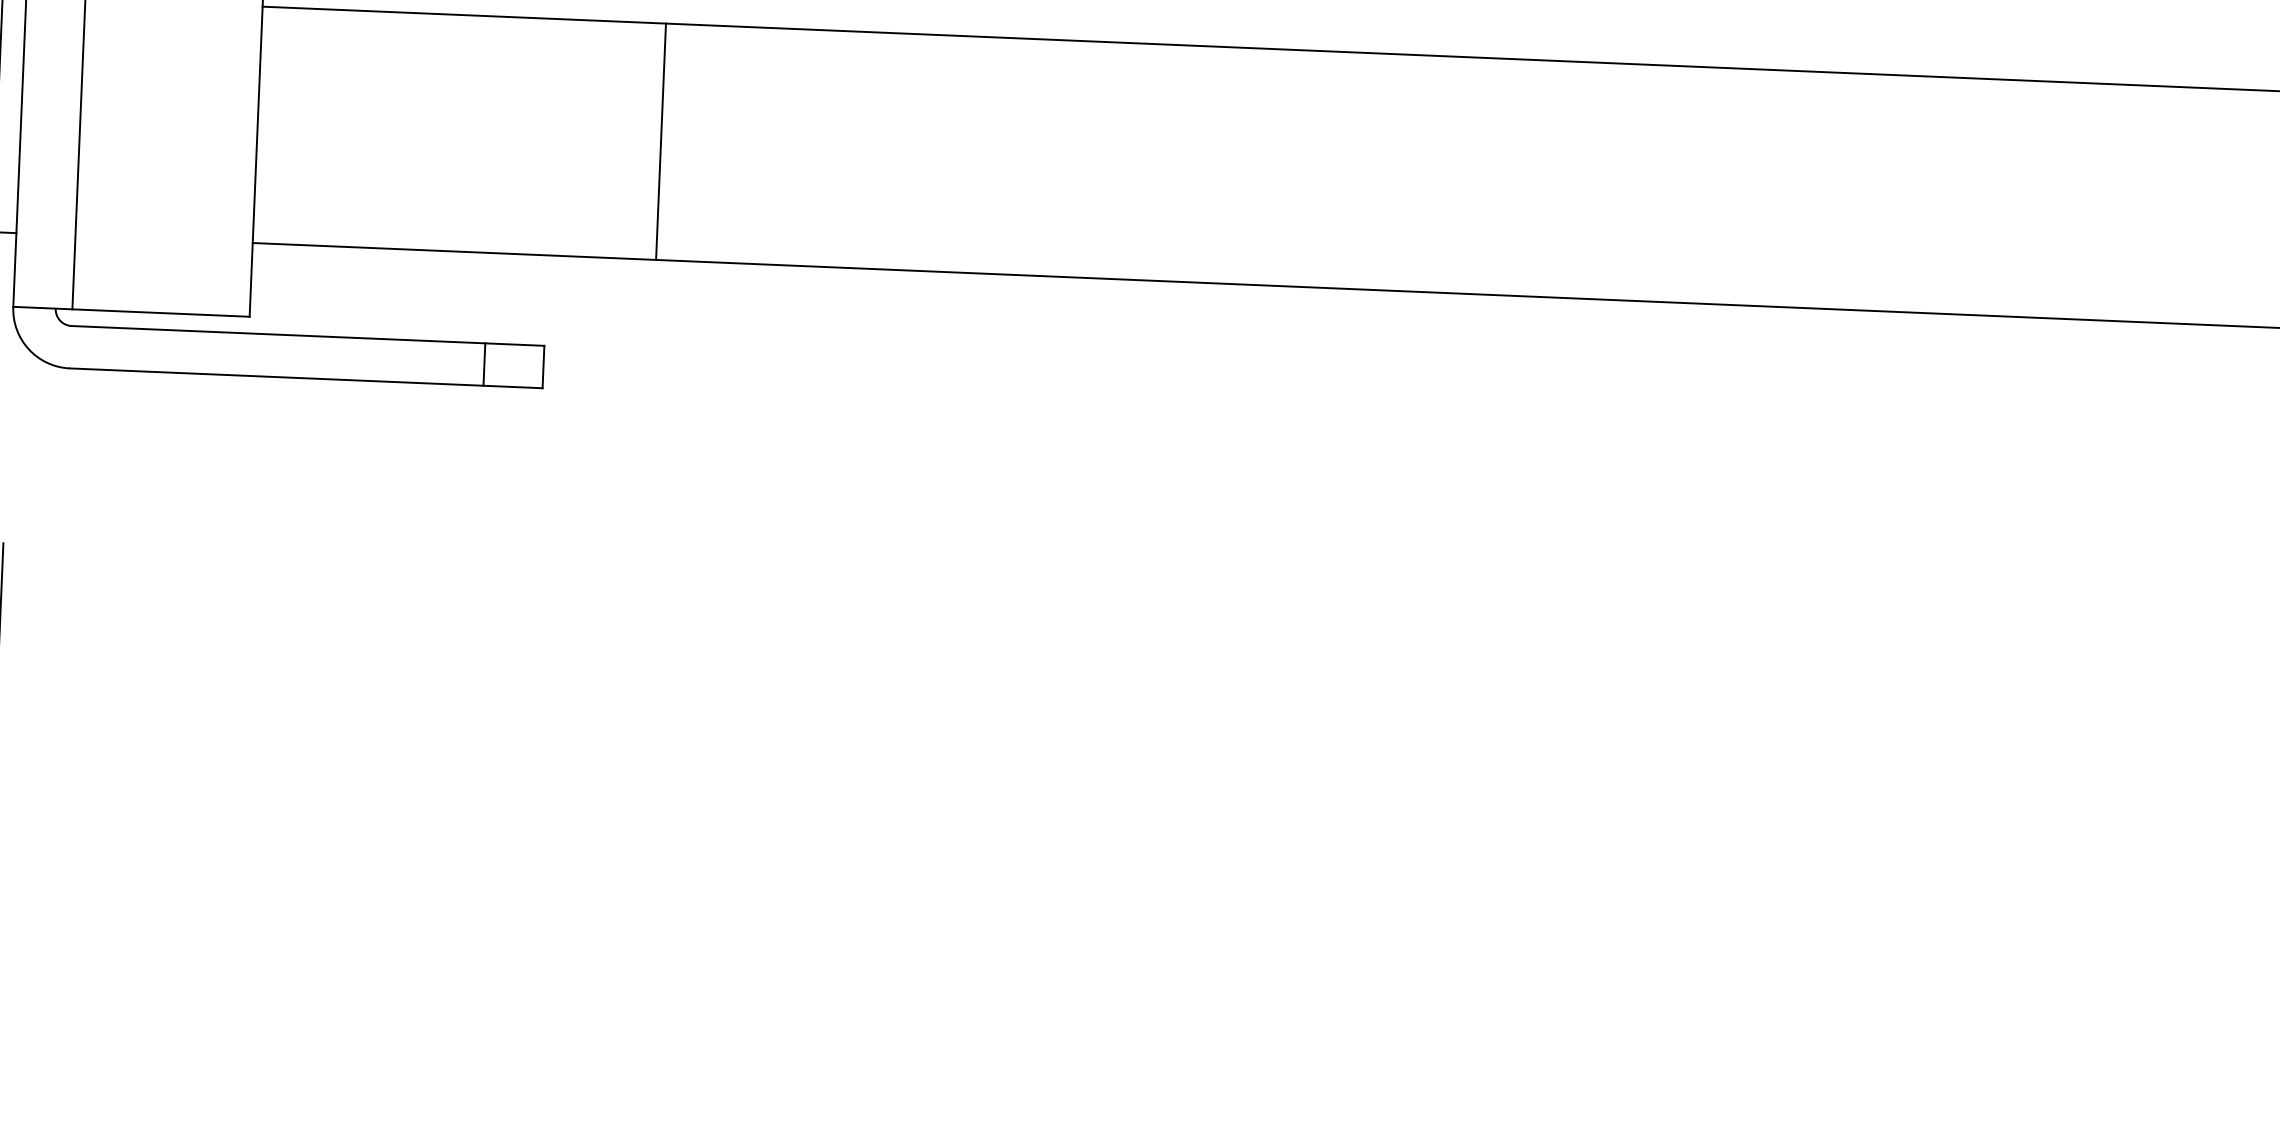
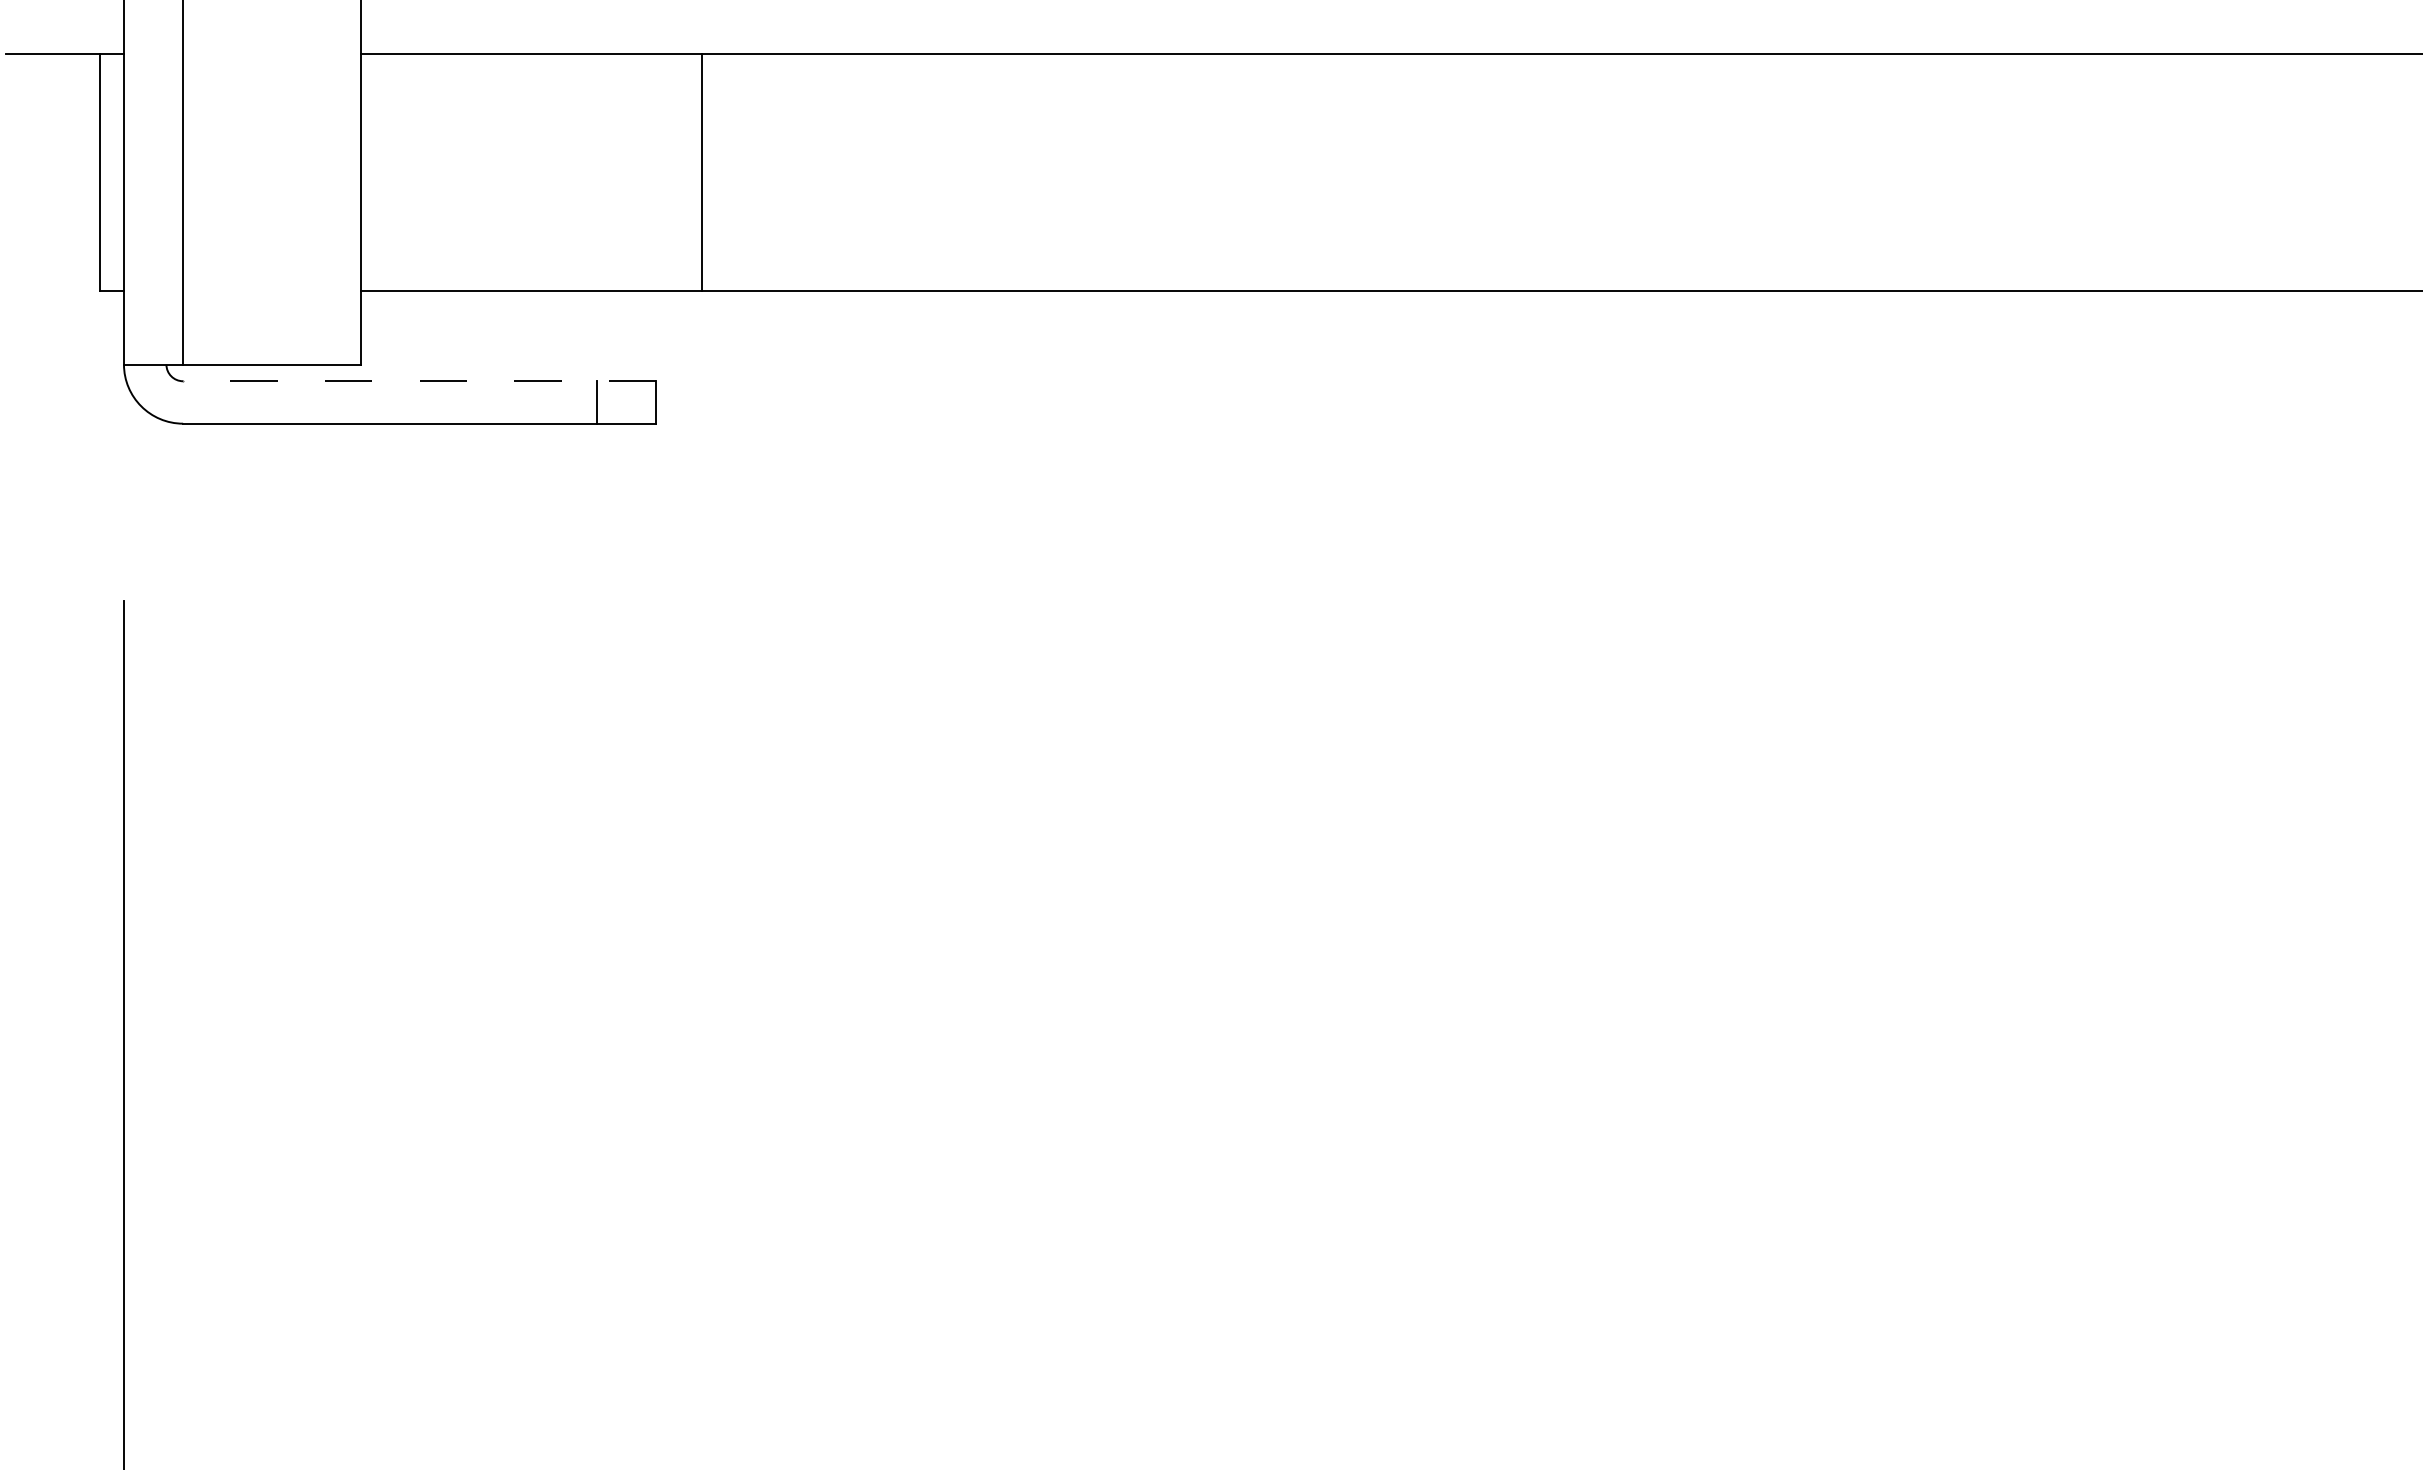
line: (661, 141) -> (702, 172), moved
line: (307, 336) -> (419, 381), solid -> dashed

